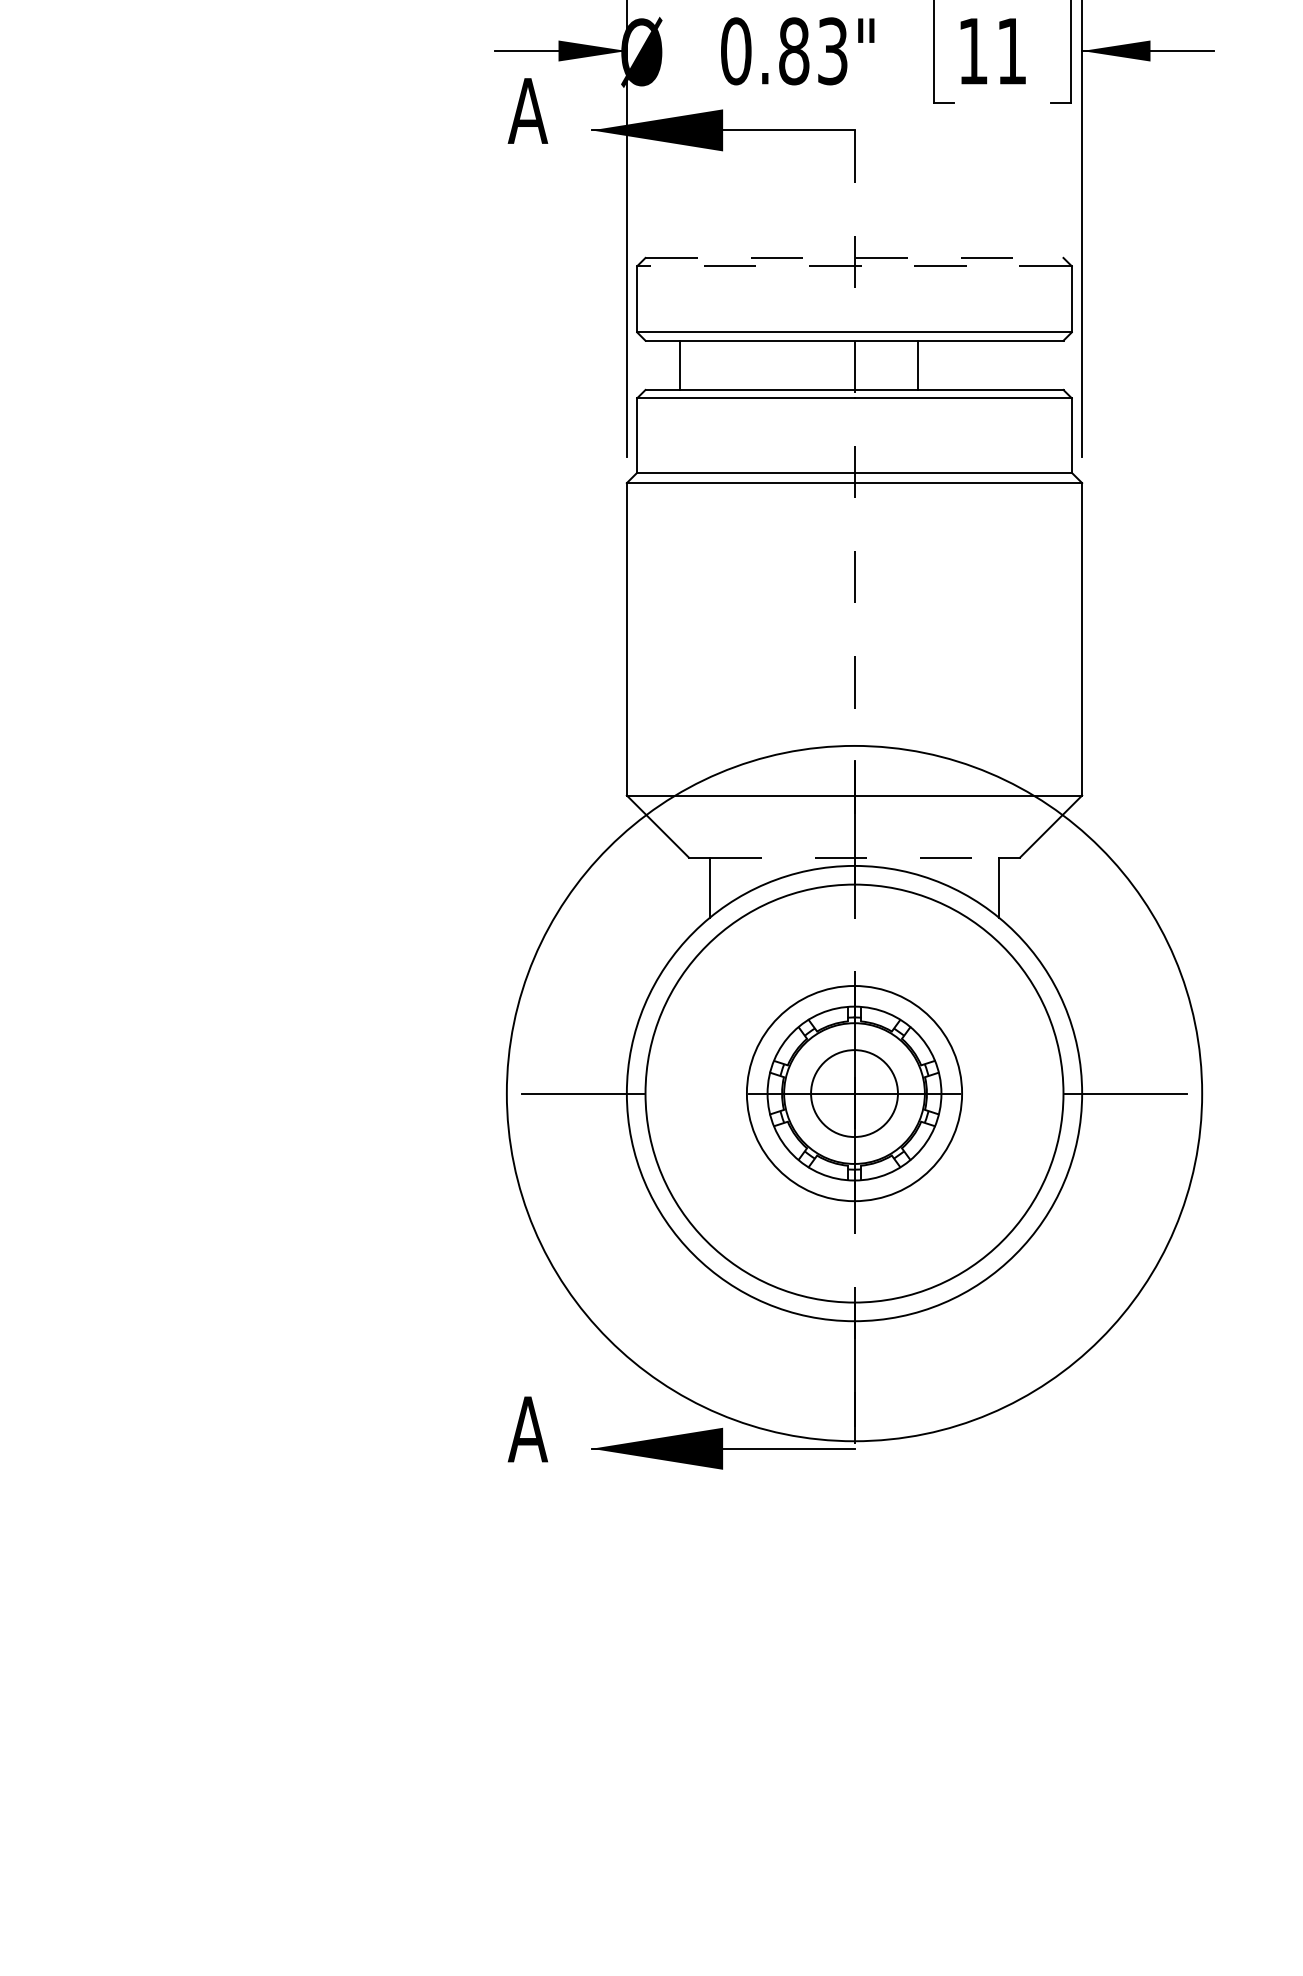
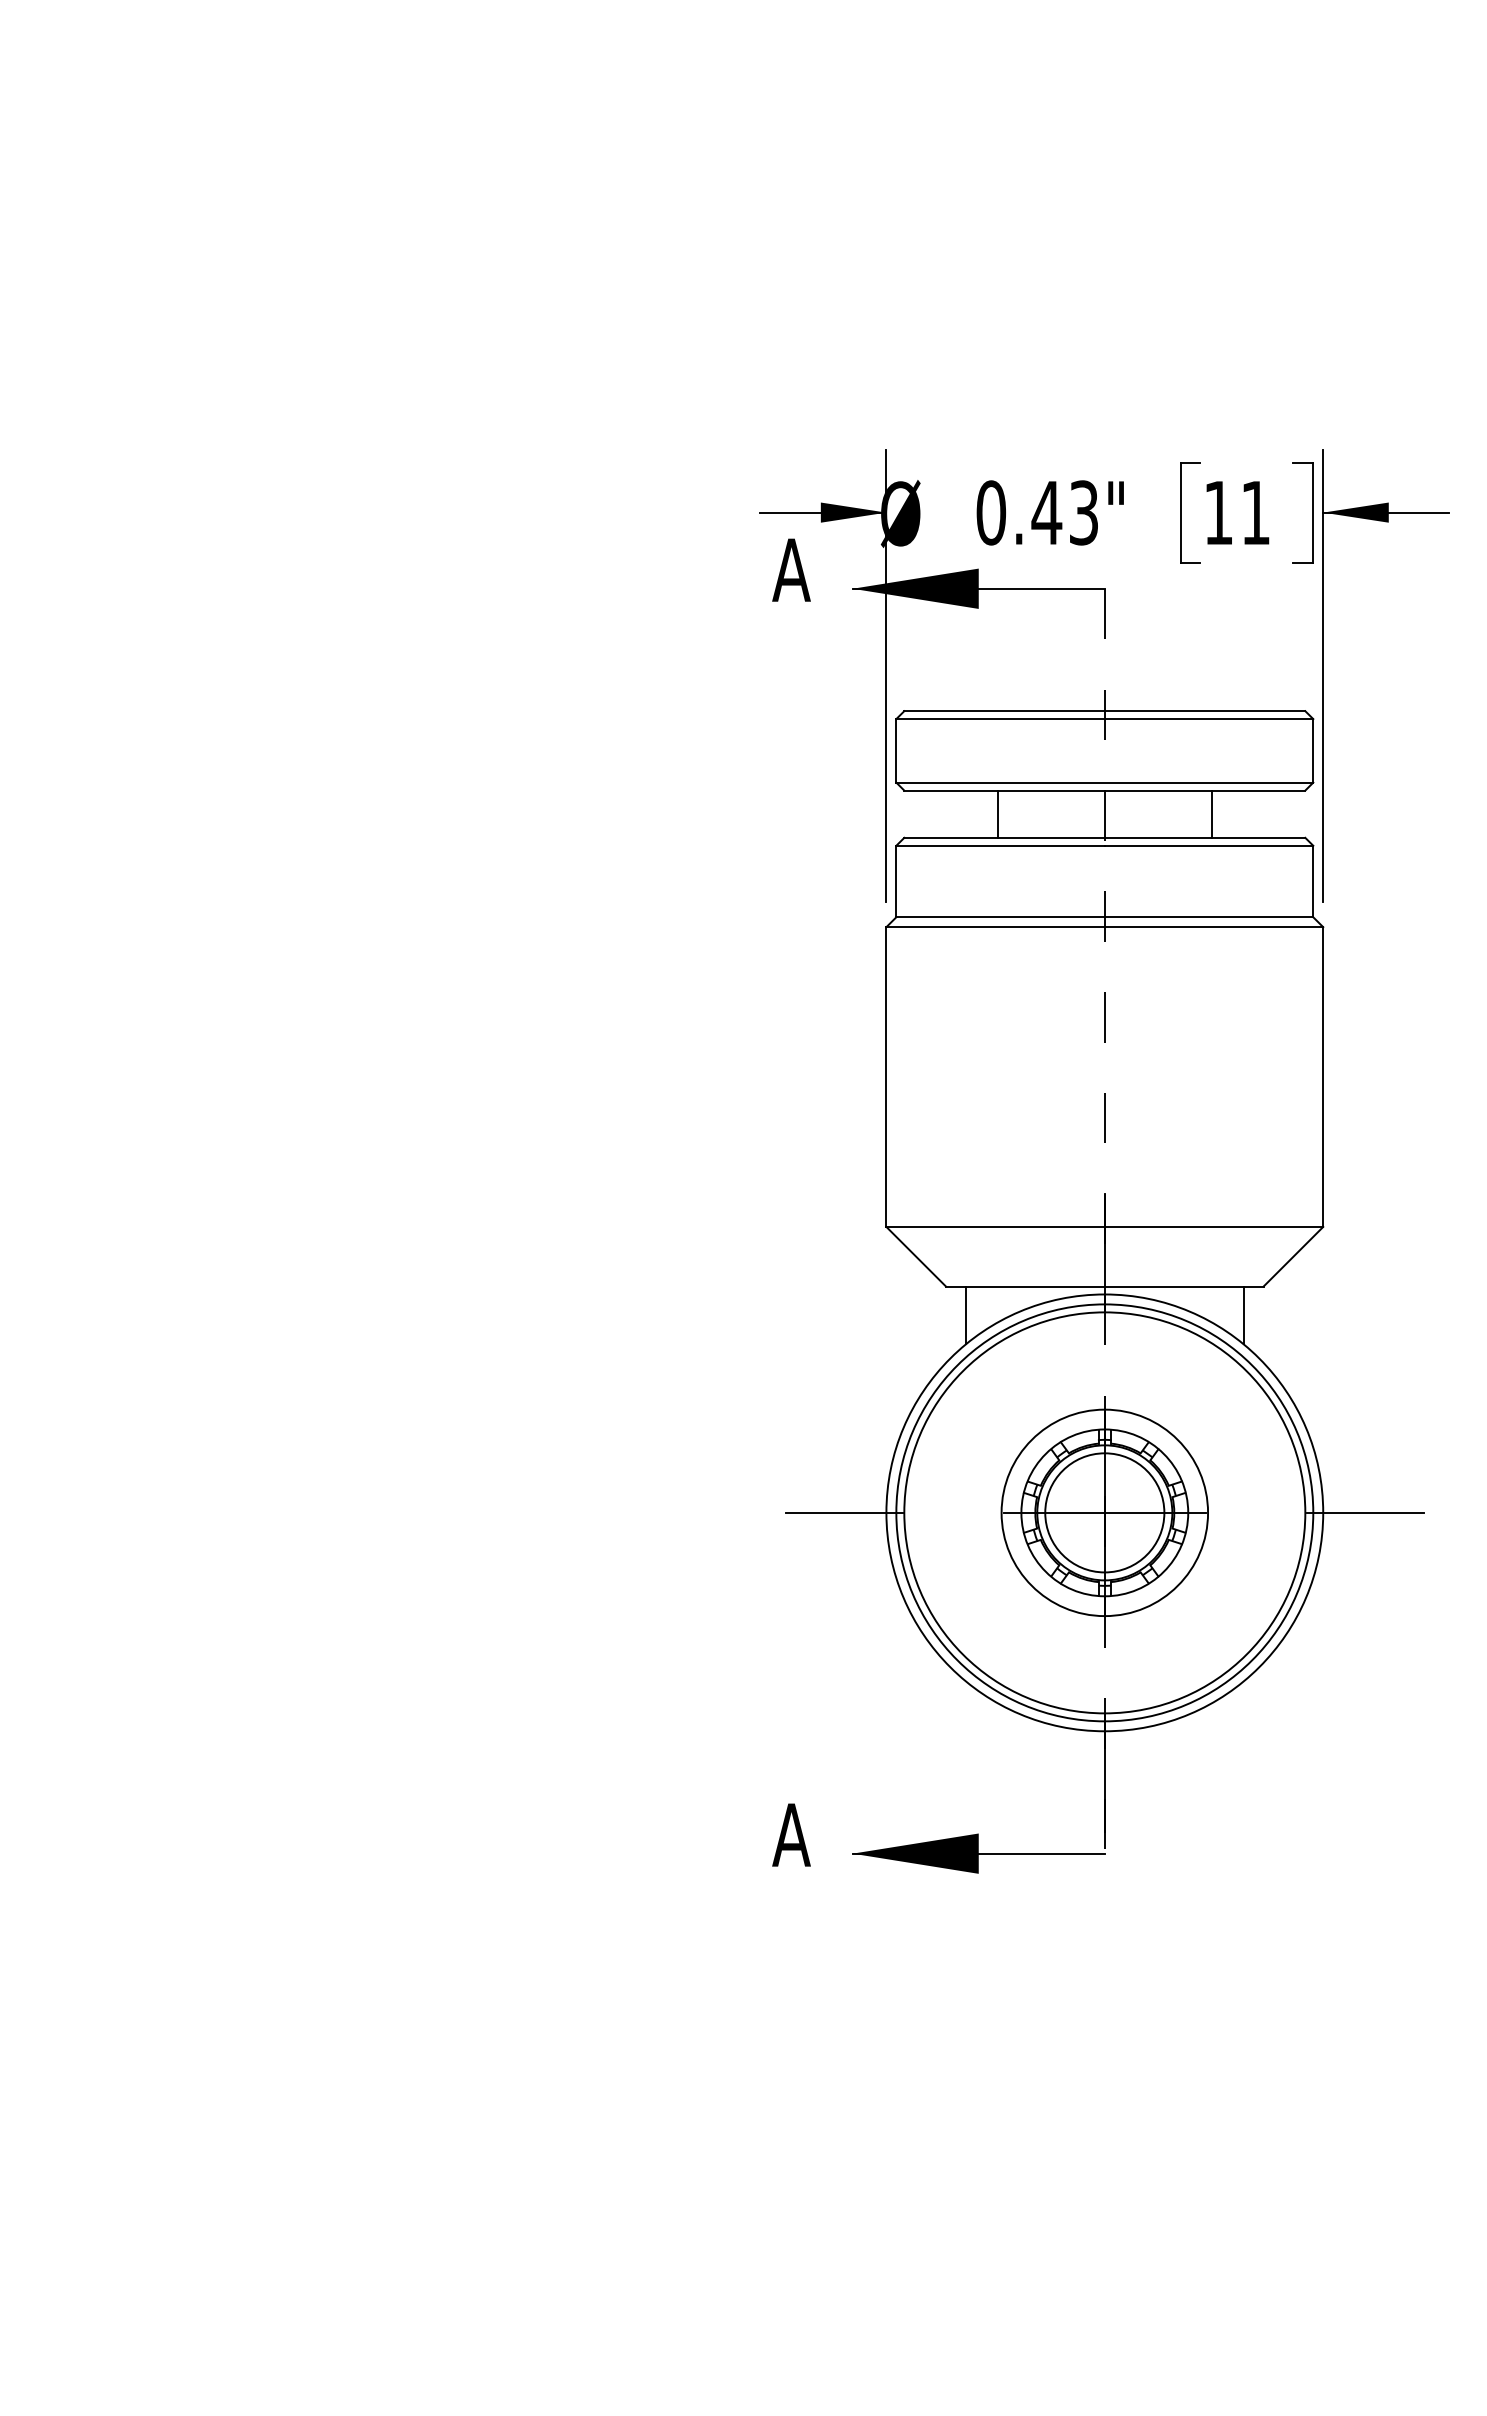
text: (793, 50) -> (1046, 512), 0.83" -> 0.43"
line: (854, 258) -> (1104, 711), dashed -> solid
line: (854, 266) -> (1104, 719), dashed -> solid
line: (680, 364) -> (997, 813), moved
line: (918, 364) -> (1212, 813), moved
line: (855, 857) -> (1105, 1286), dashed -> solid
circle: (854, 1093) -> (1104, 1512), size x0.62
circle: (854, 1093) -> (1104, 1512), size x1.43

